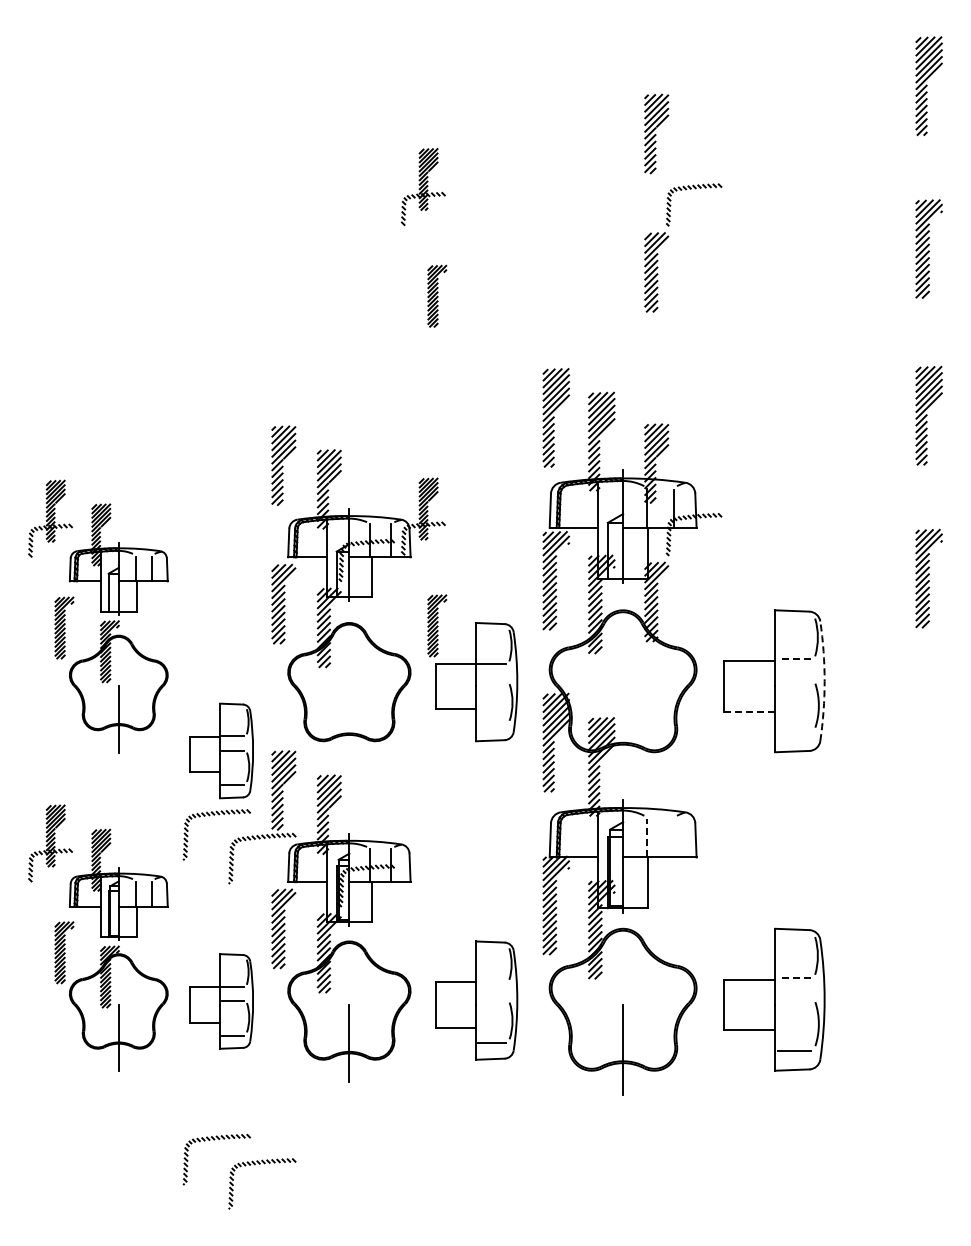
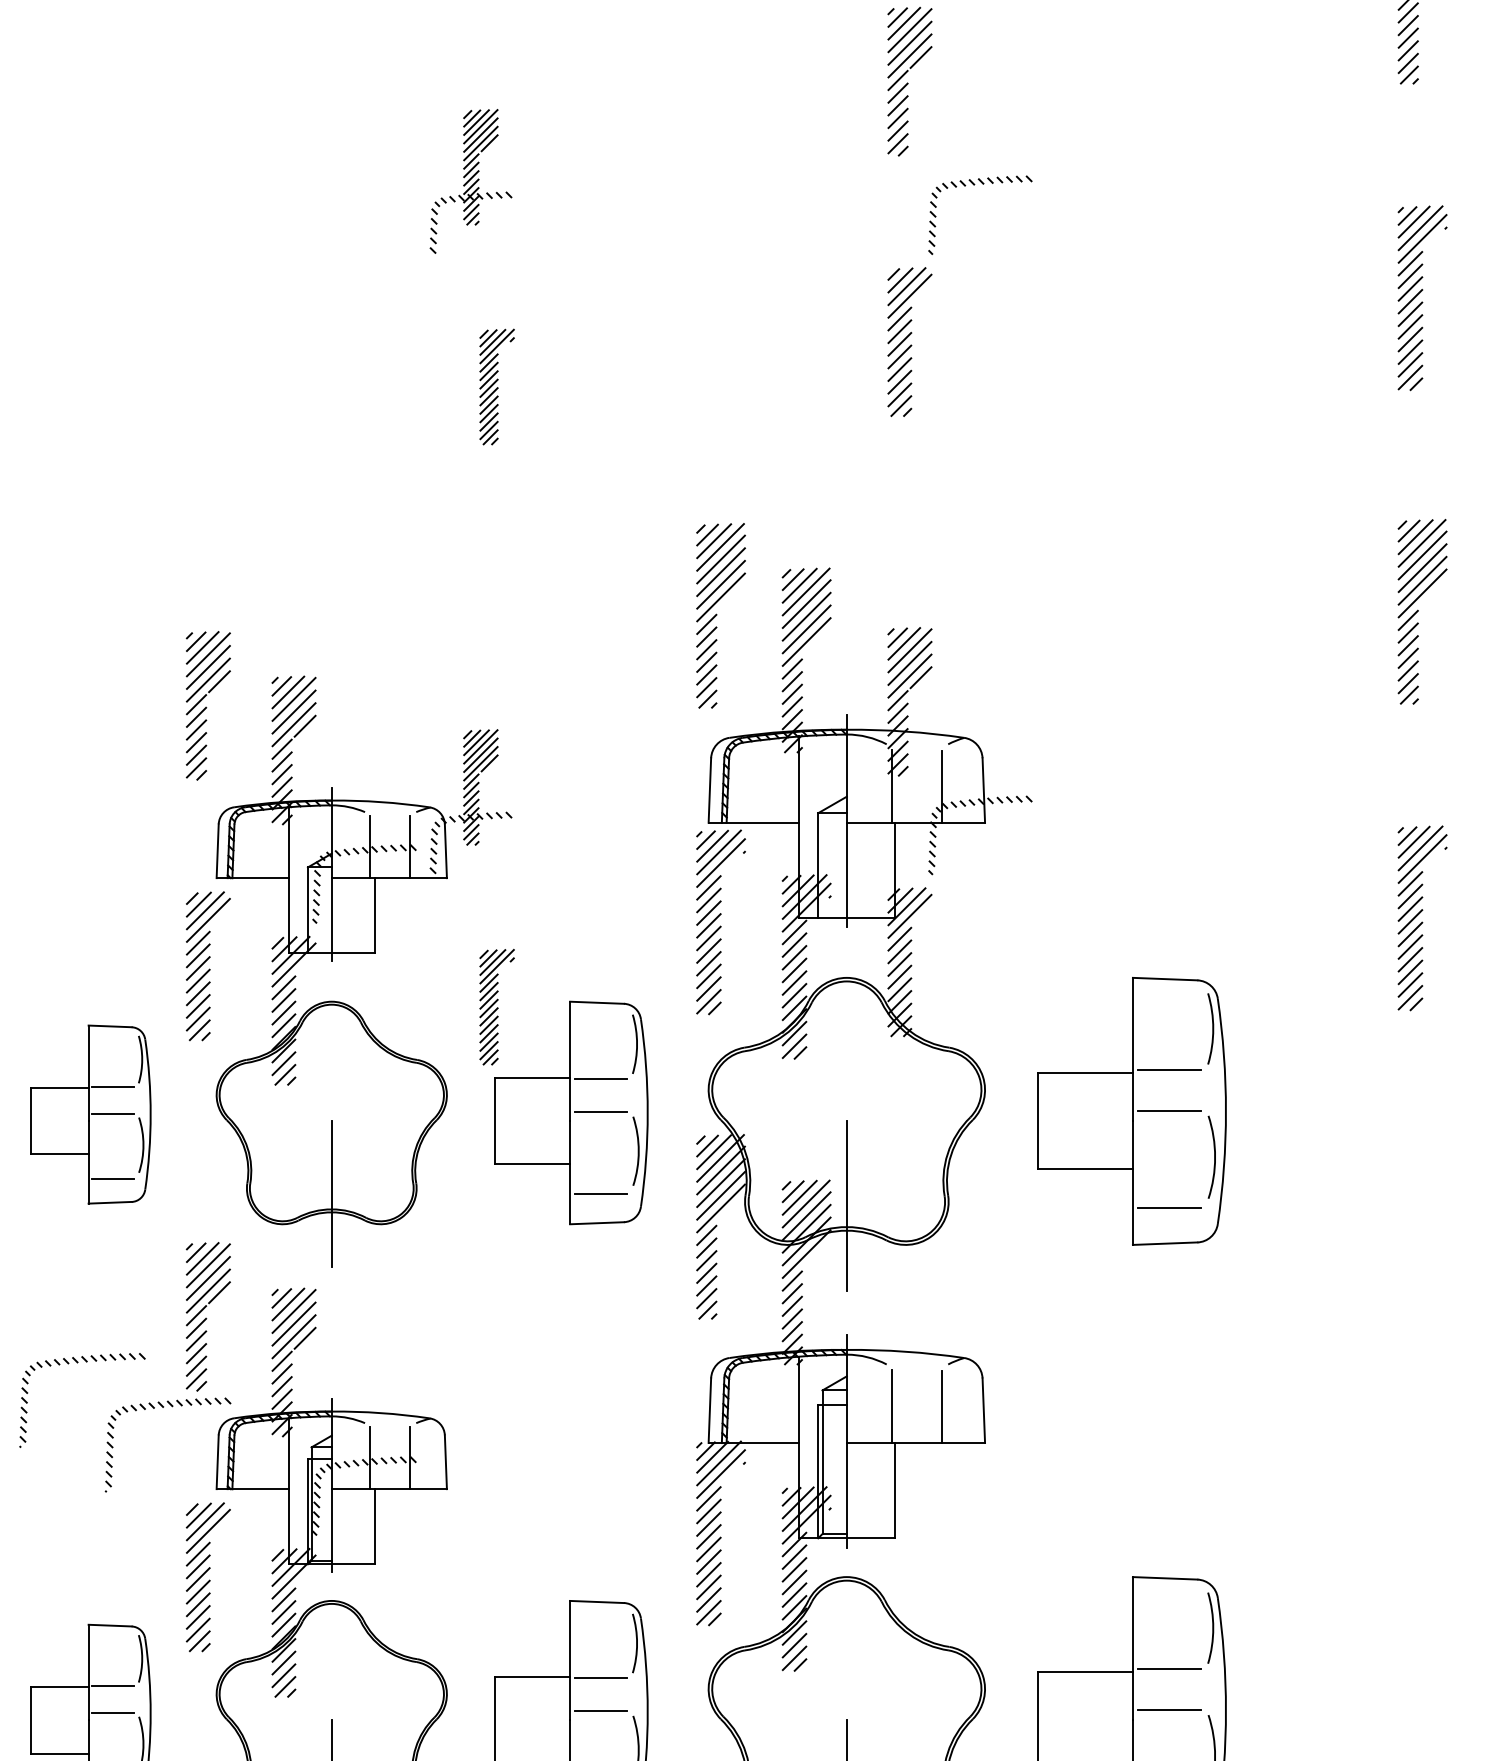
line: (794, 659) -> (1169, 1070), dashed -> solid
line: (794, 680) -> (1169, 1109), added
line: (492, 681) -> (601, 1111), added
arc: (824, 681) -> (1225, 1111), dashed -> solid
line: (750, 711) -> (1086, 1168), dashed -> solid
line: (349, 724) -> (331, 1192), added
line: (492, 724) -> (601, 1192), added
line: (623, 731) -> (847, 1205), added
line: (794, 732) -> (1169, 1207), added
part: (221, 750) -> (91, 1113), moved
line: (647, 837) -> (892, 1405), dashed -> solid
line: (673, 838) -> (941, 1407), added
line: (794, 977) -> (1169, 1668), dashed -> solid
line: (492, 982) -> (601, 1678), added
line: (794, 999) -> (1169, 1710), added
line: (492, 1000) -> (601, 1711), added

